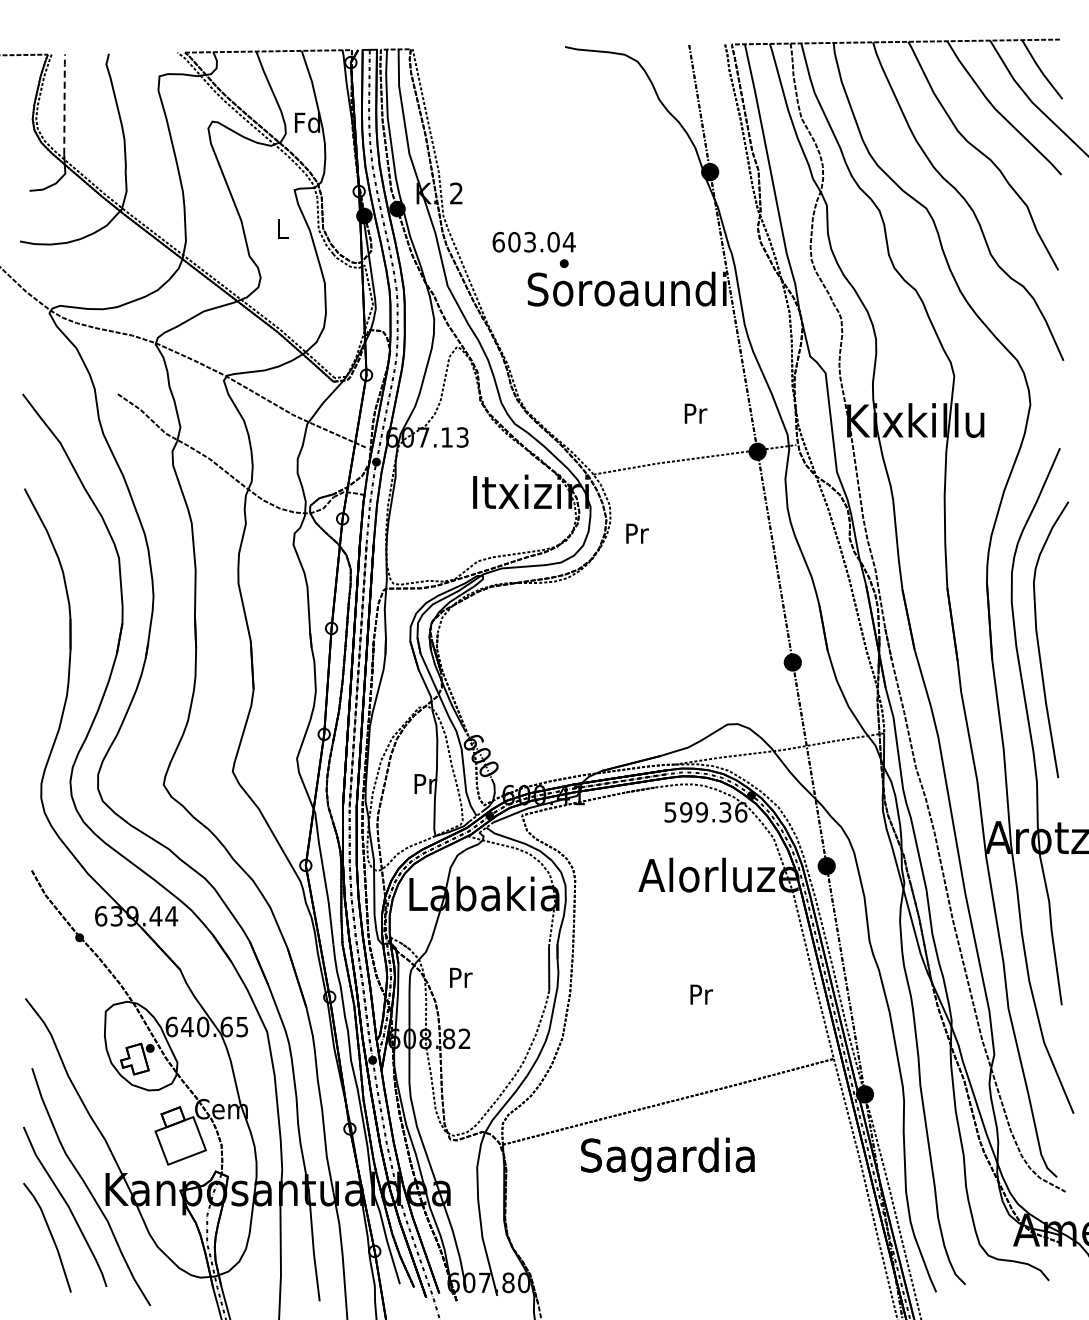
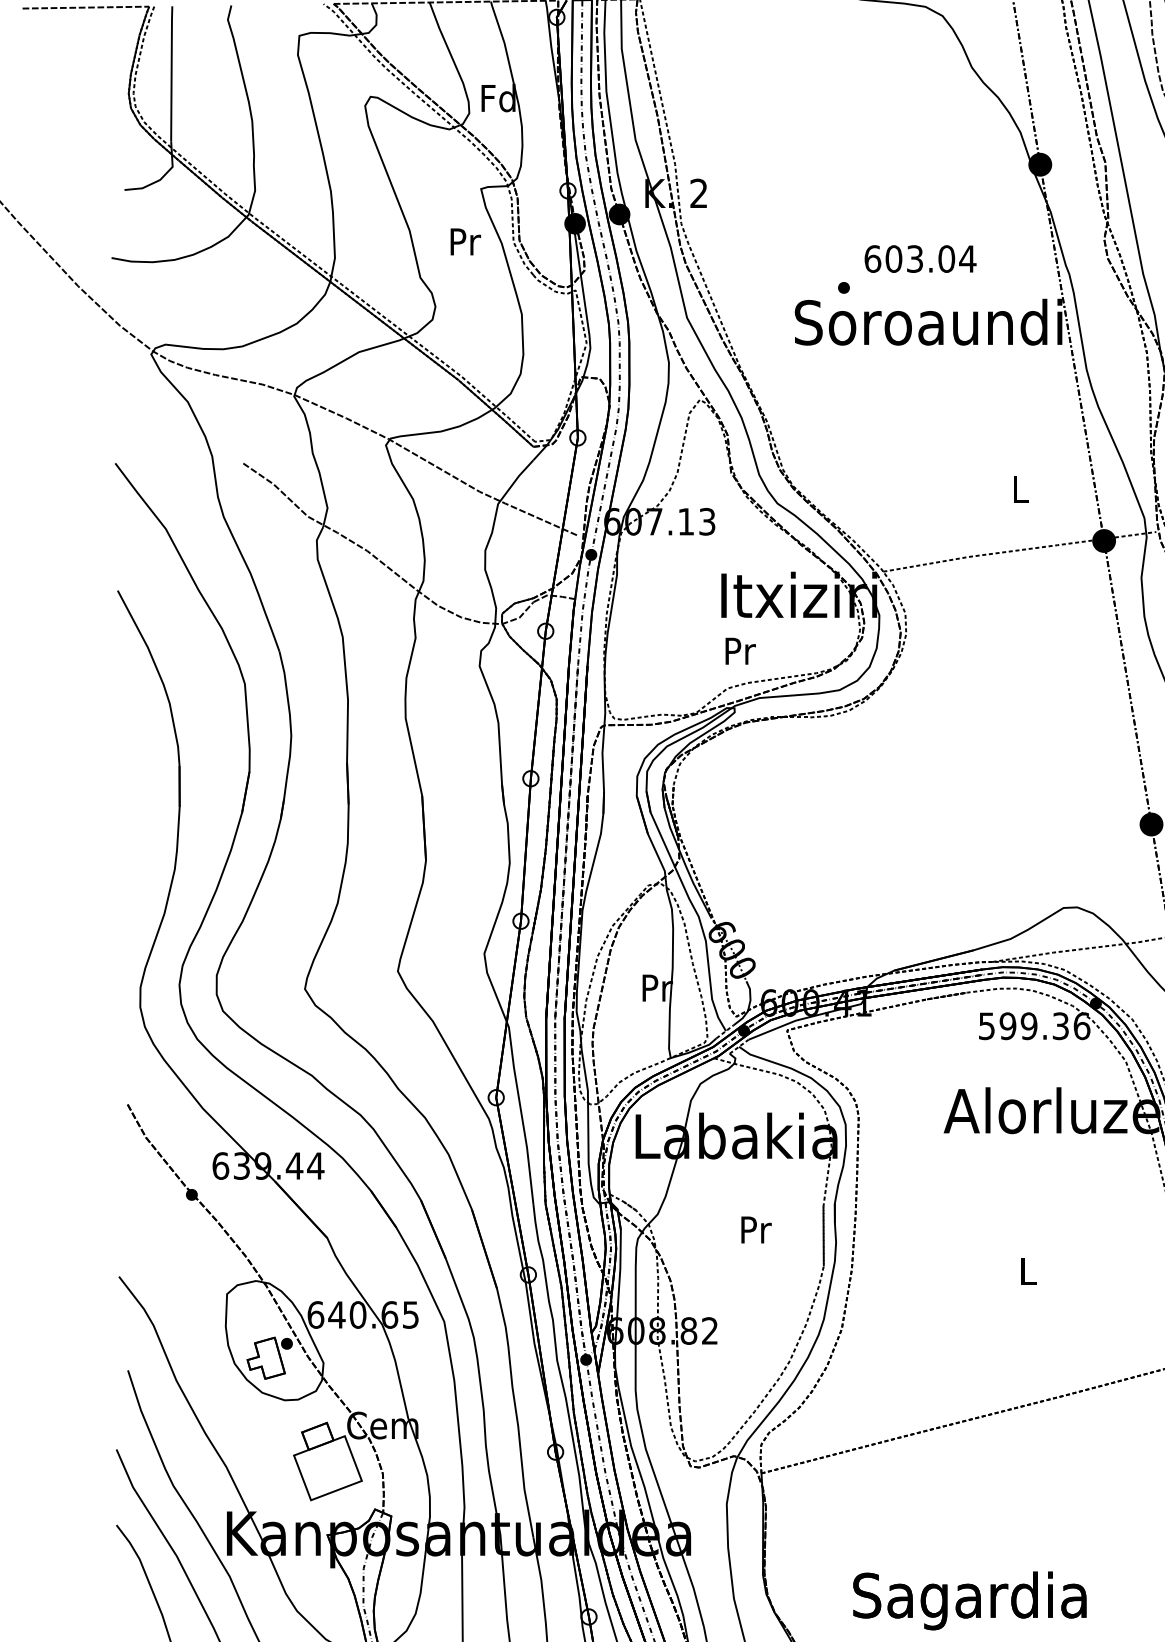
line: (64, 103) -> (171, 72), dashed -> solid
text: (283, 229) -> (466, 241), L -> Pr
text: (533, 242) -> (919, 259), moved
text: (695, 413) -> (1020, 489), Pr -> L
text: (637, 533) -> (740, 650), moved
text: (461, 977) -> (756, 1229), moved
text: (701, 994) -> (1028, 1271), Pr -> L
text: (667, 1159) -> (969, 1600), moved

